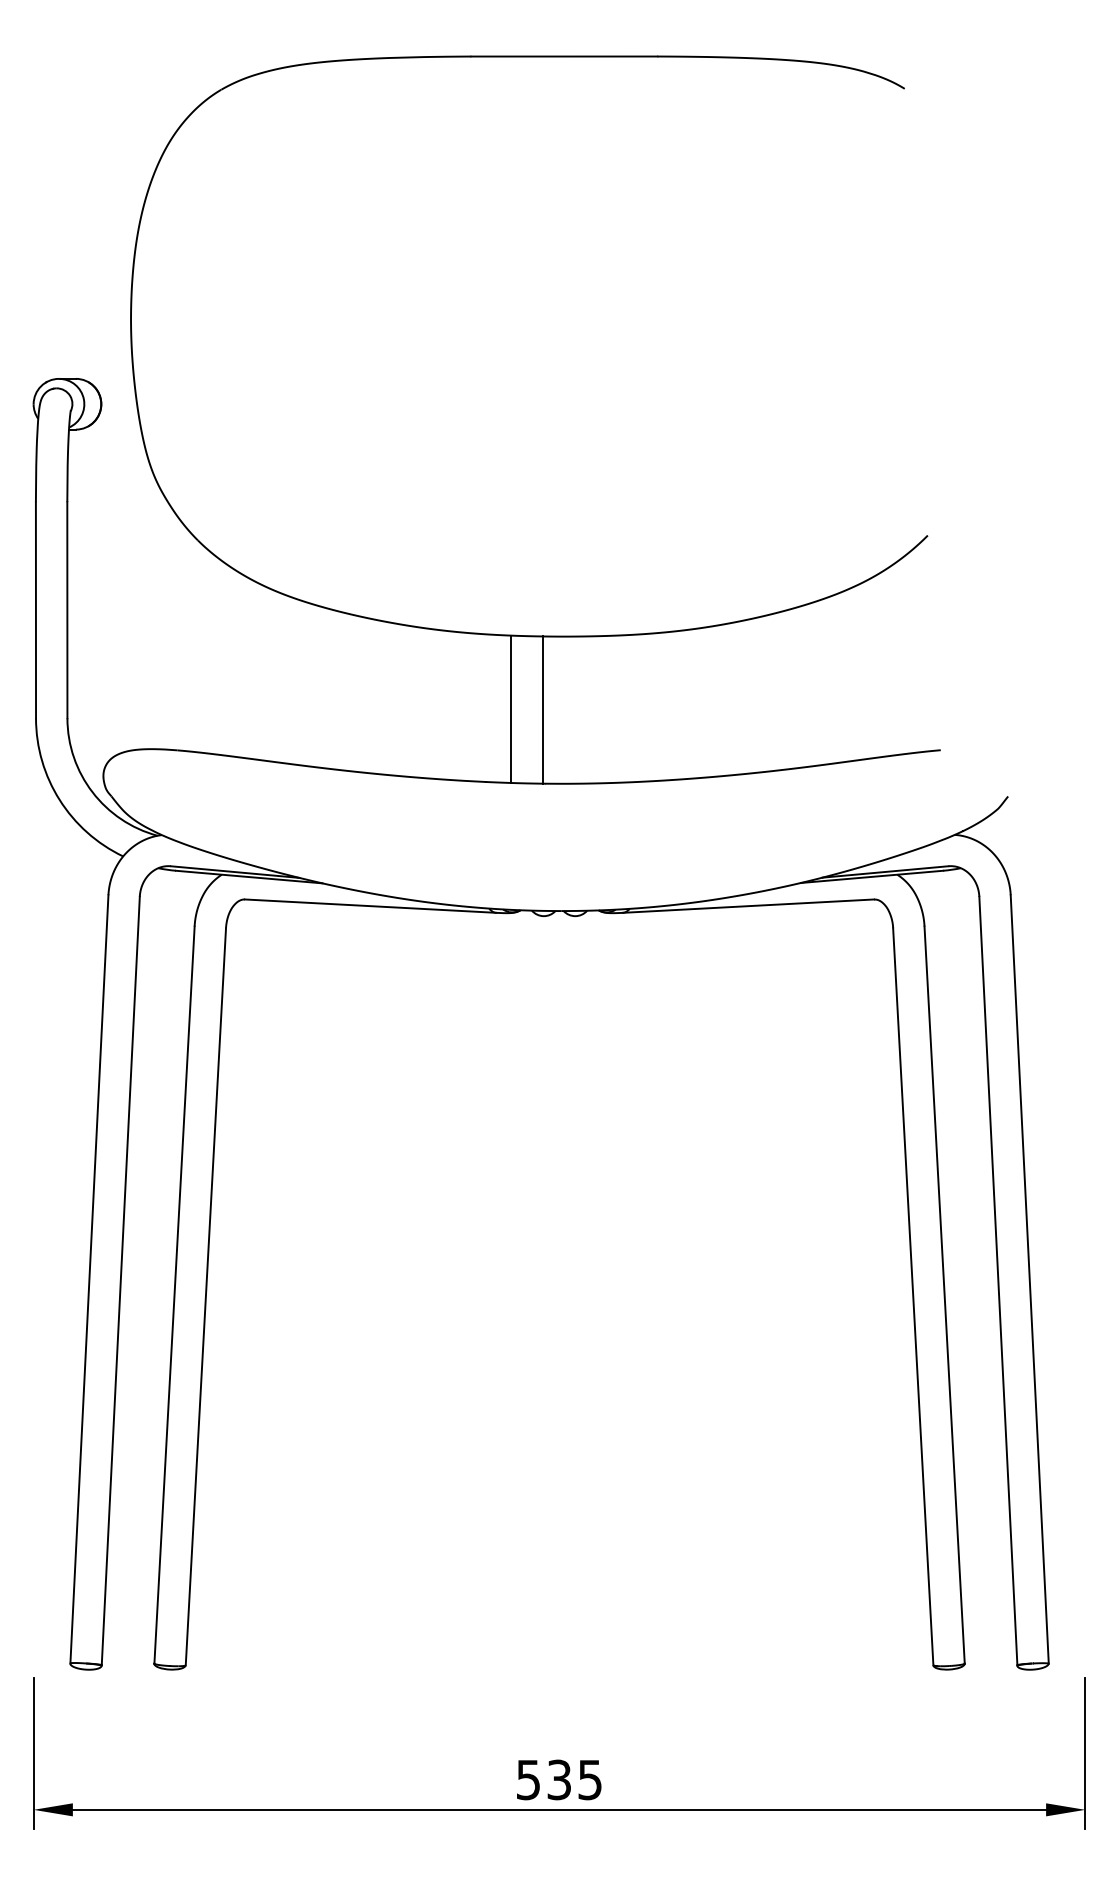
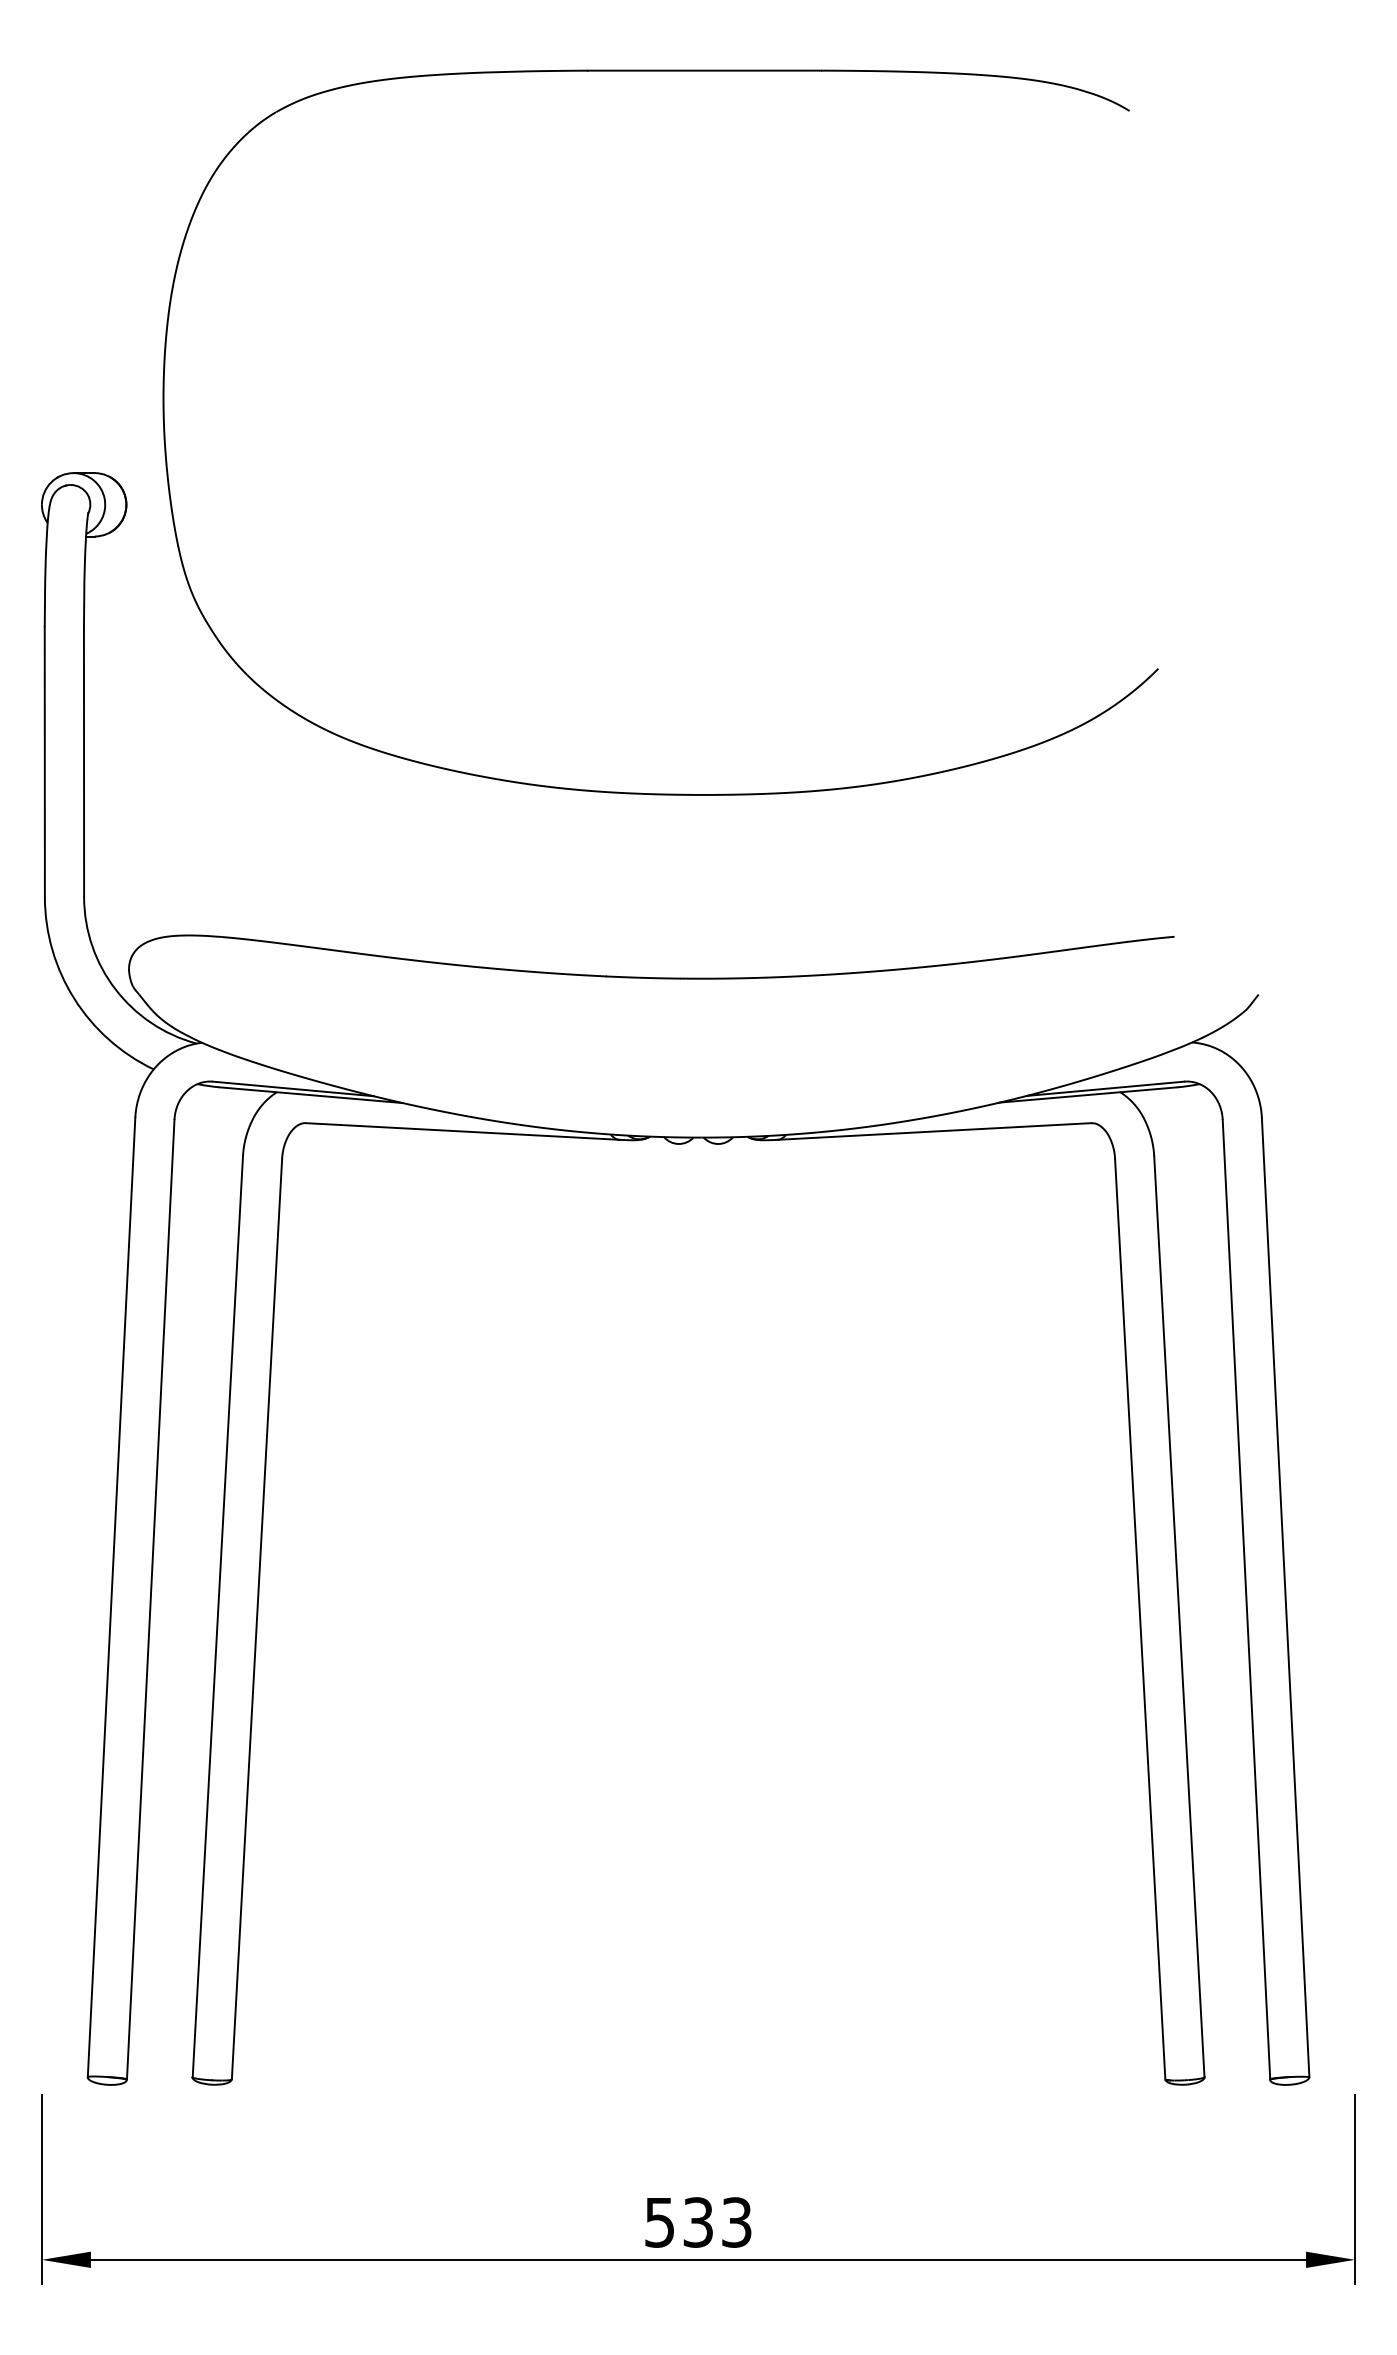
line: (511, 709) -> (638, 885), removed
line: (542, 709) -> (677, 886), removed
text: (589, 1779) -> (736, 2222), 535 -> 533

